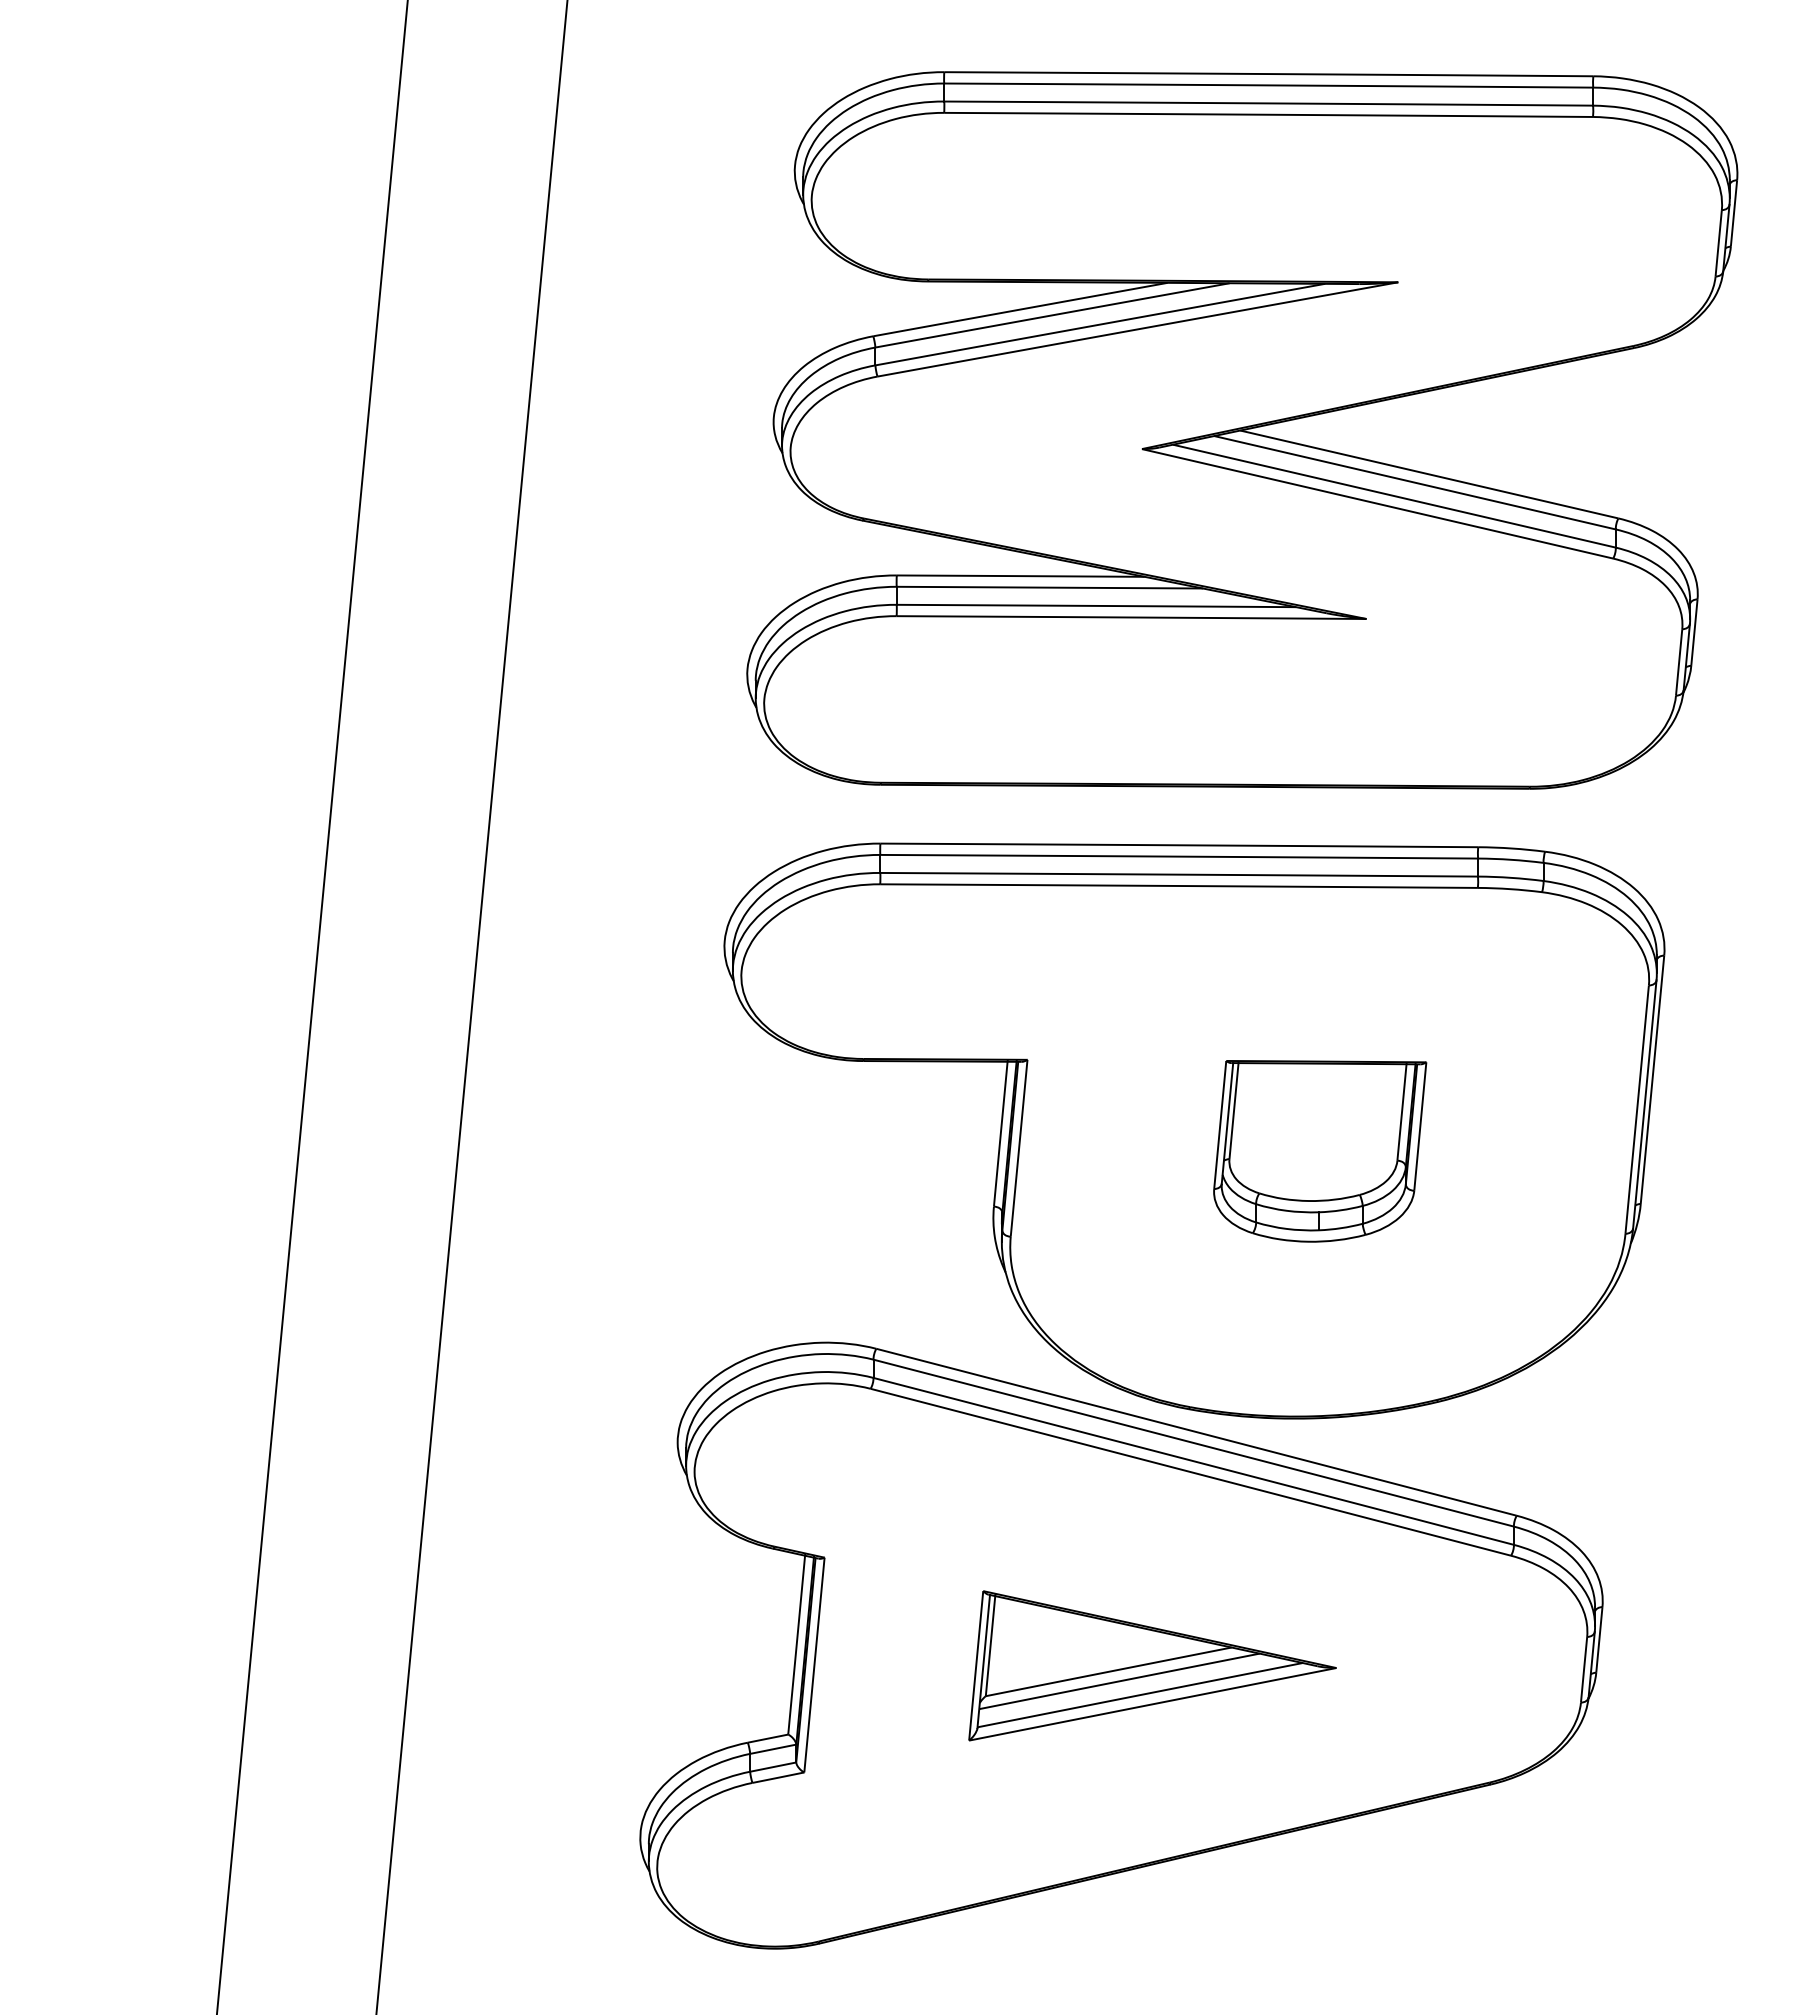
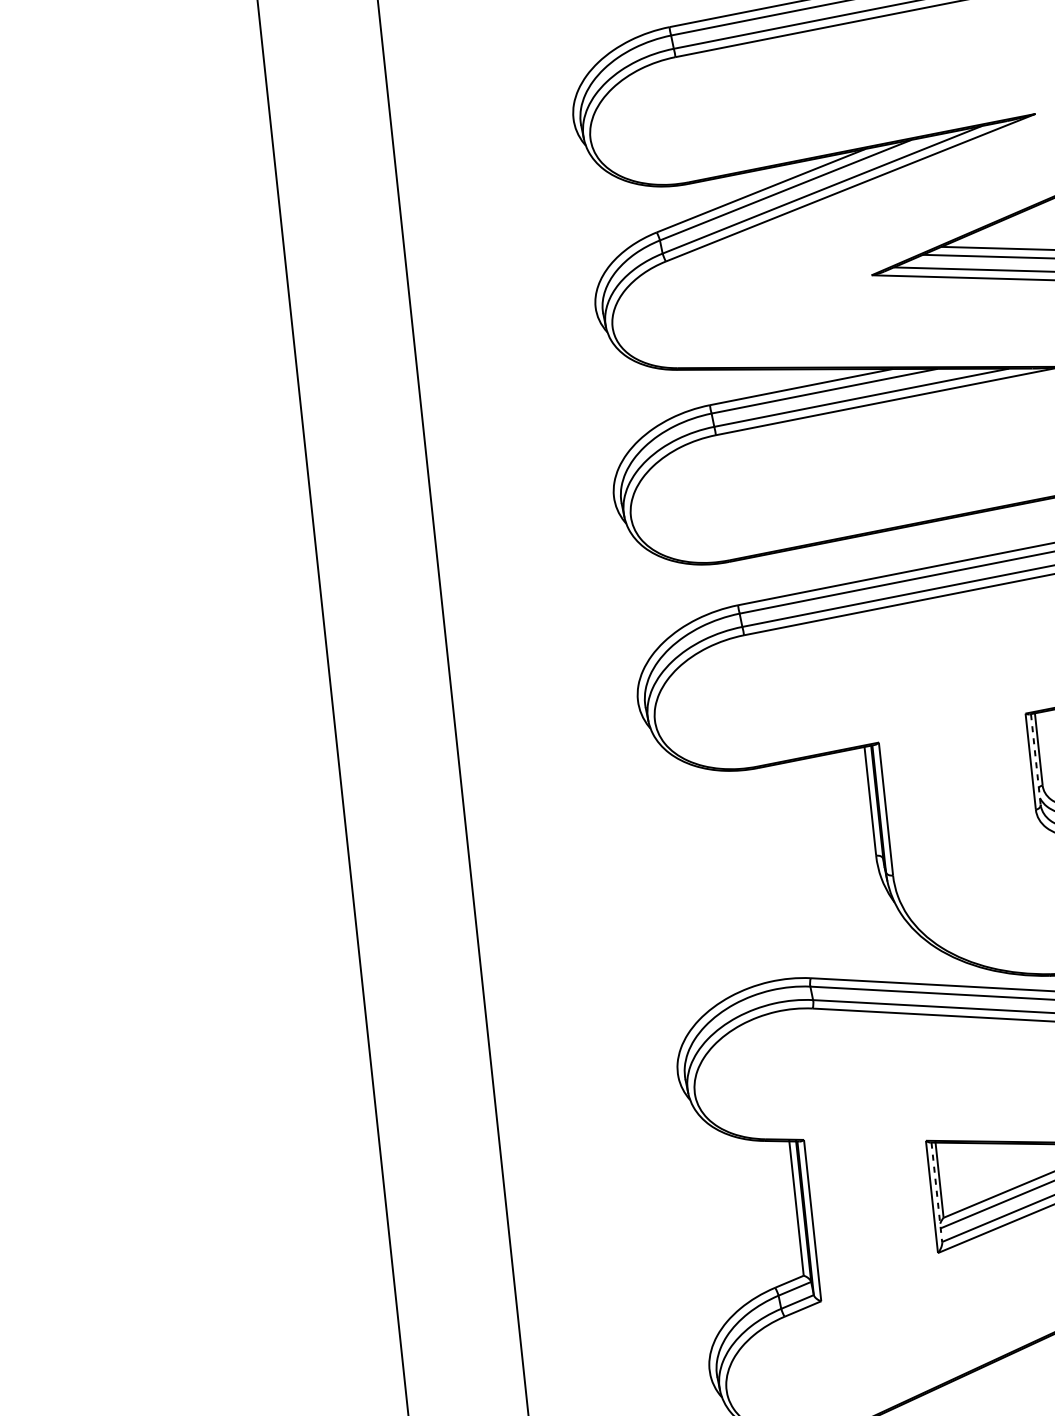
line: (1227, 1123) -> (1035, 759), solid -> dashed
line: (983, 1661) -> (936, 1192), solid -> dashed

